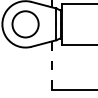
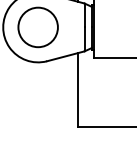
line: (52, 65) -> (78, 89), dashed -> solid

